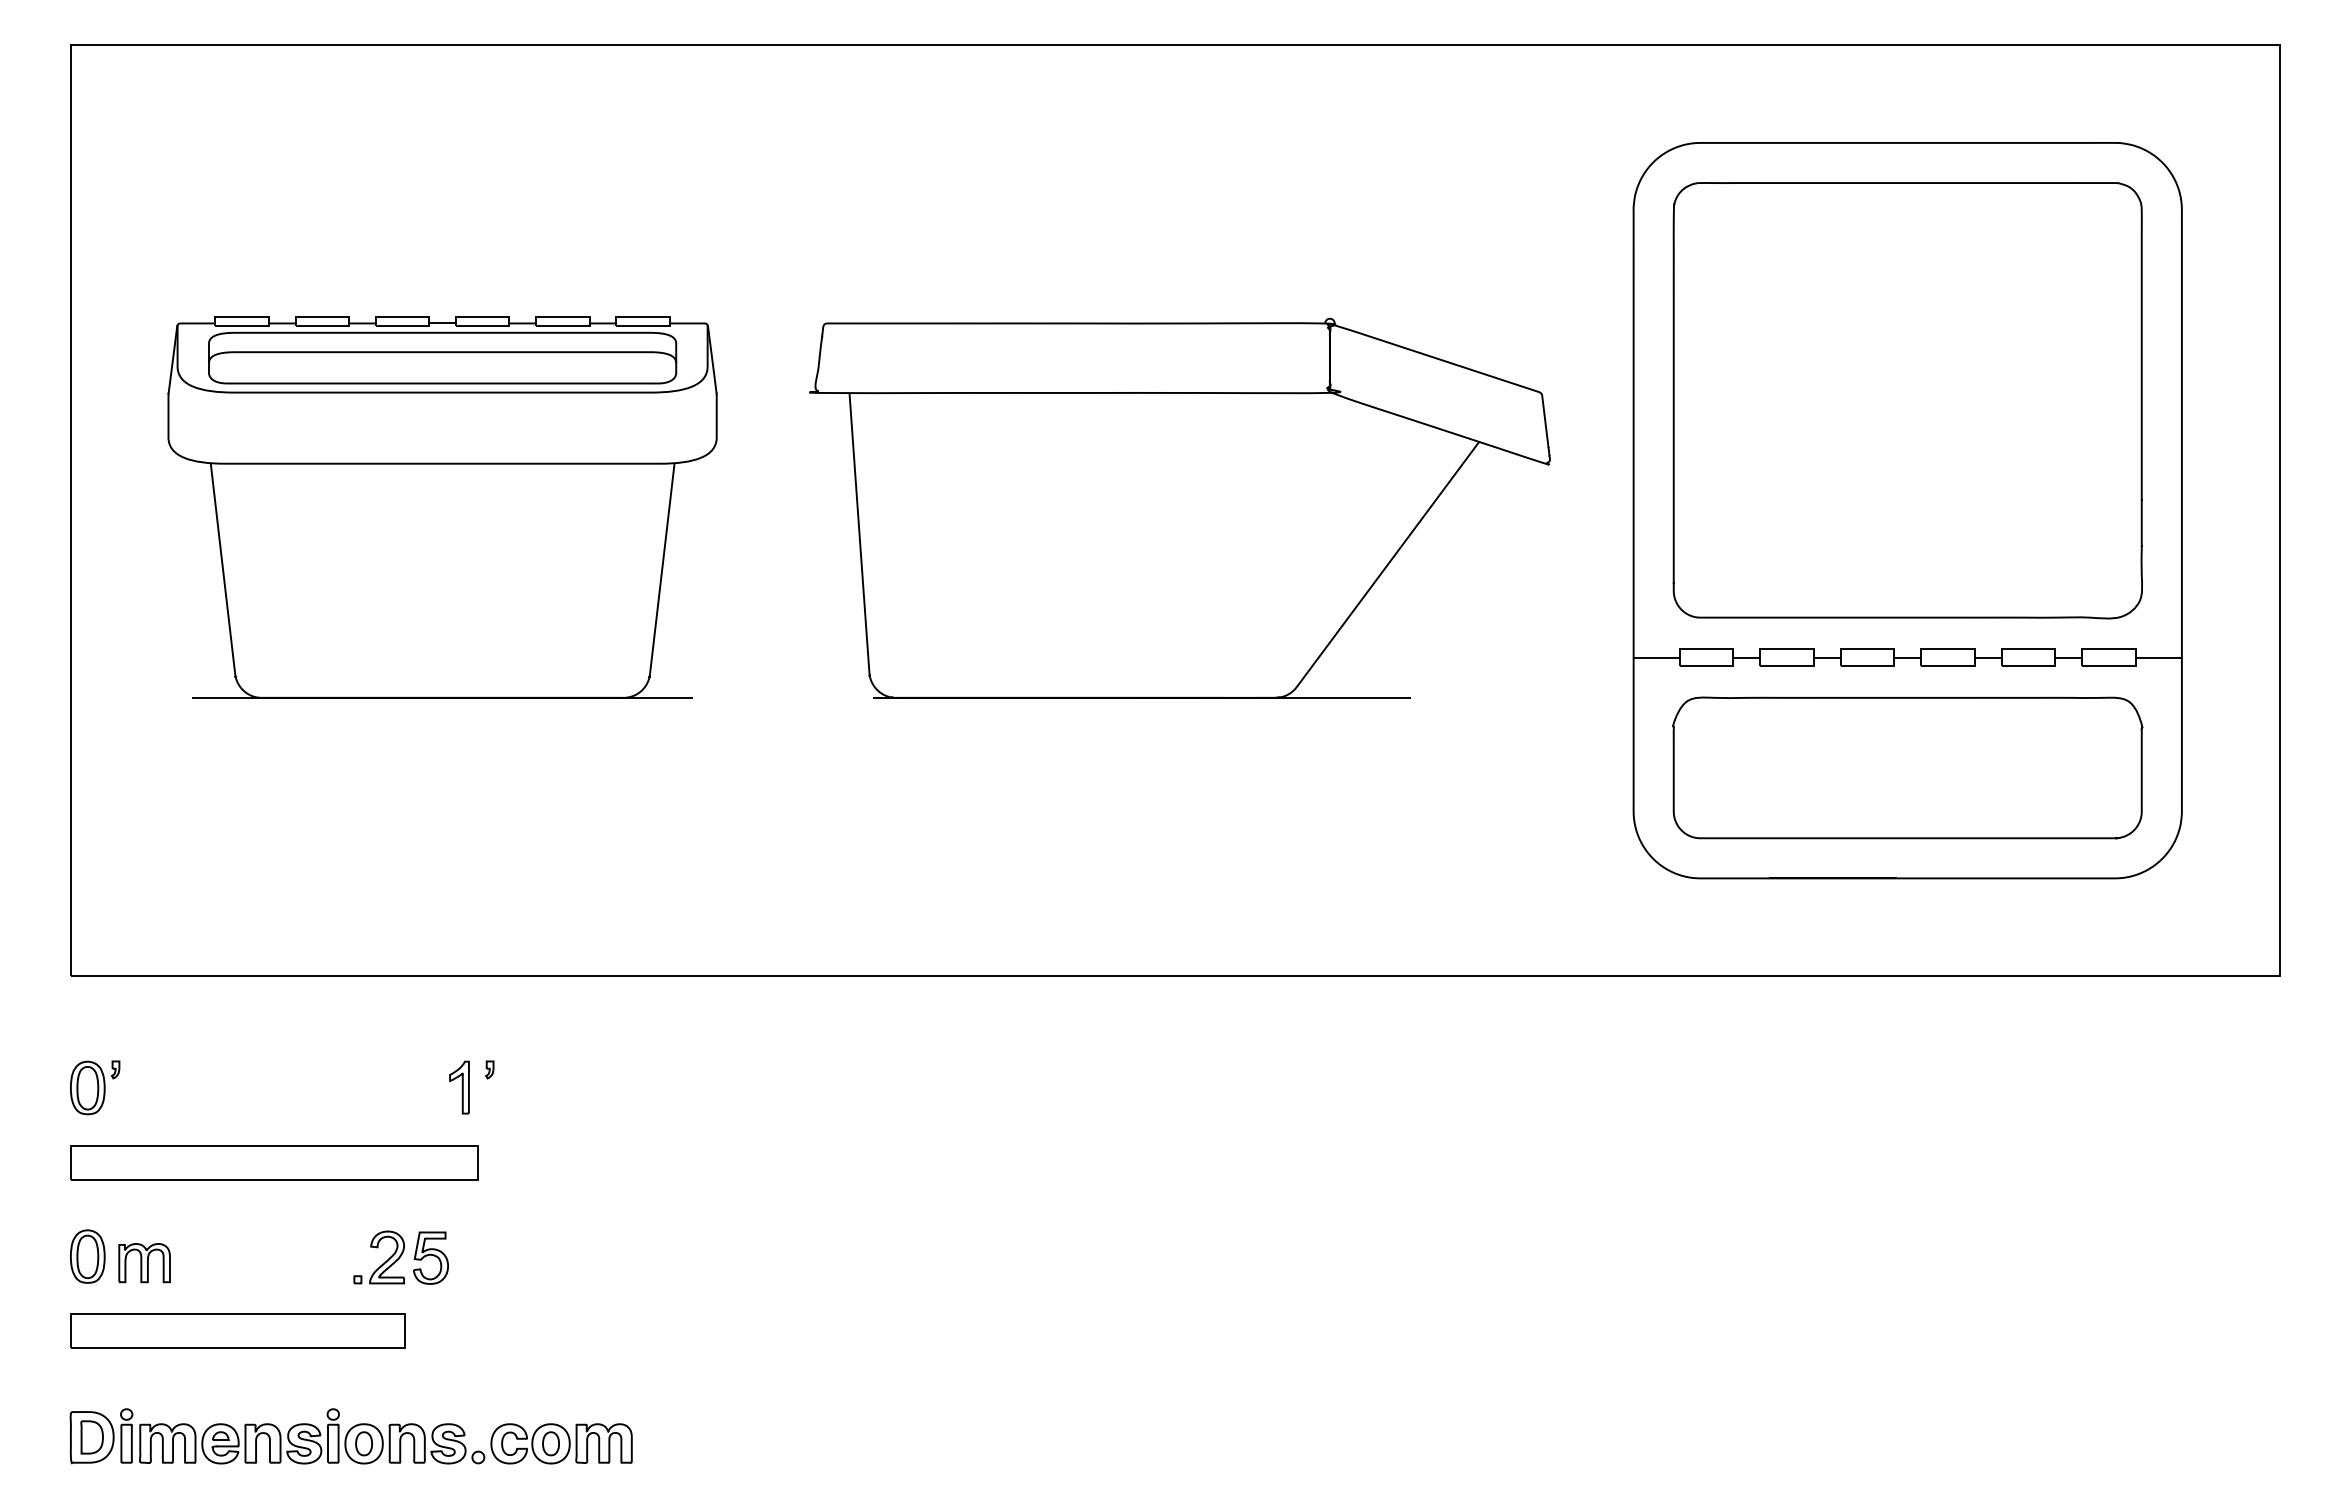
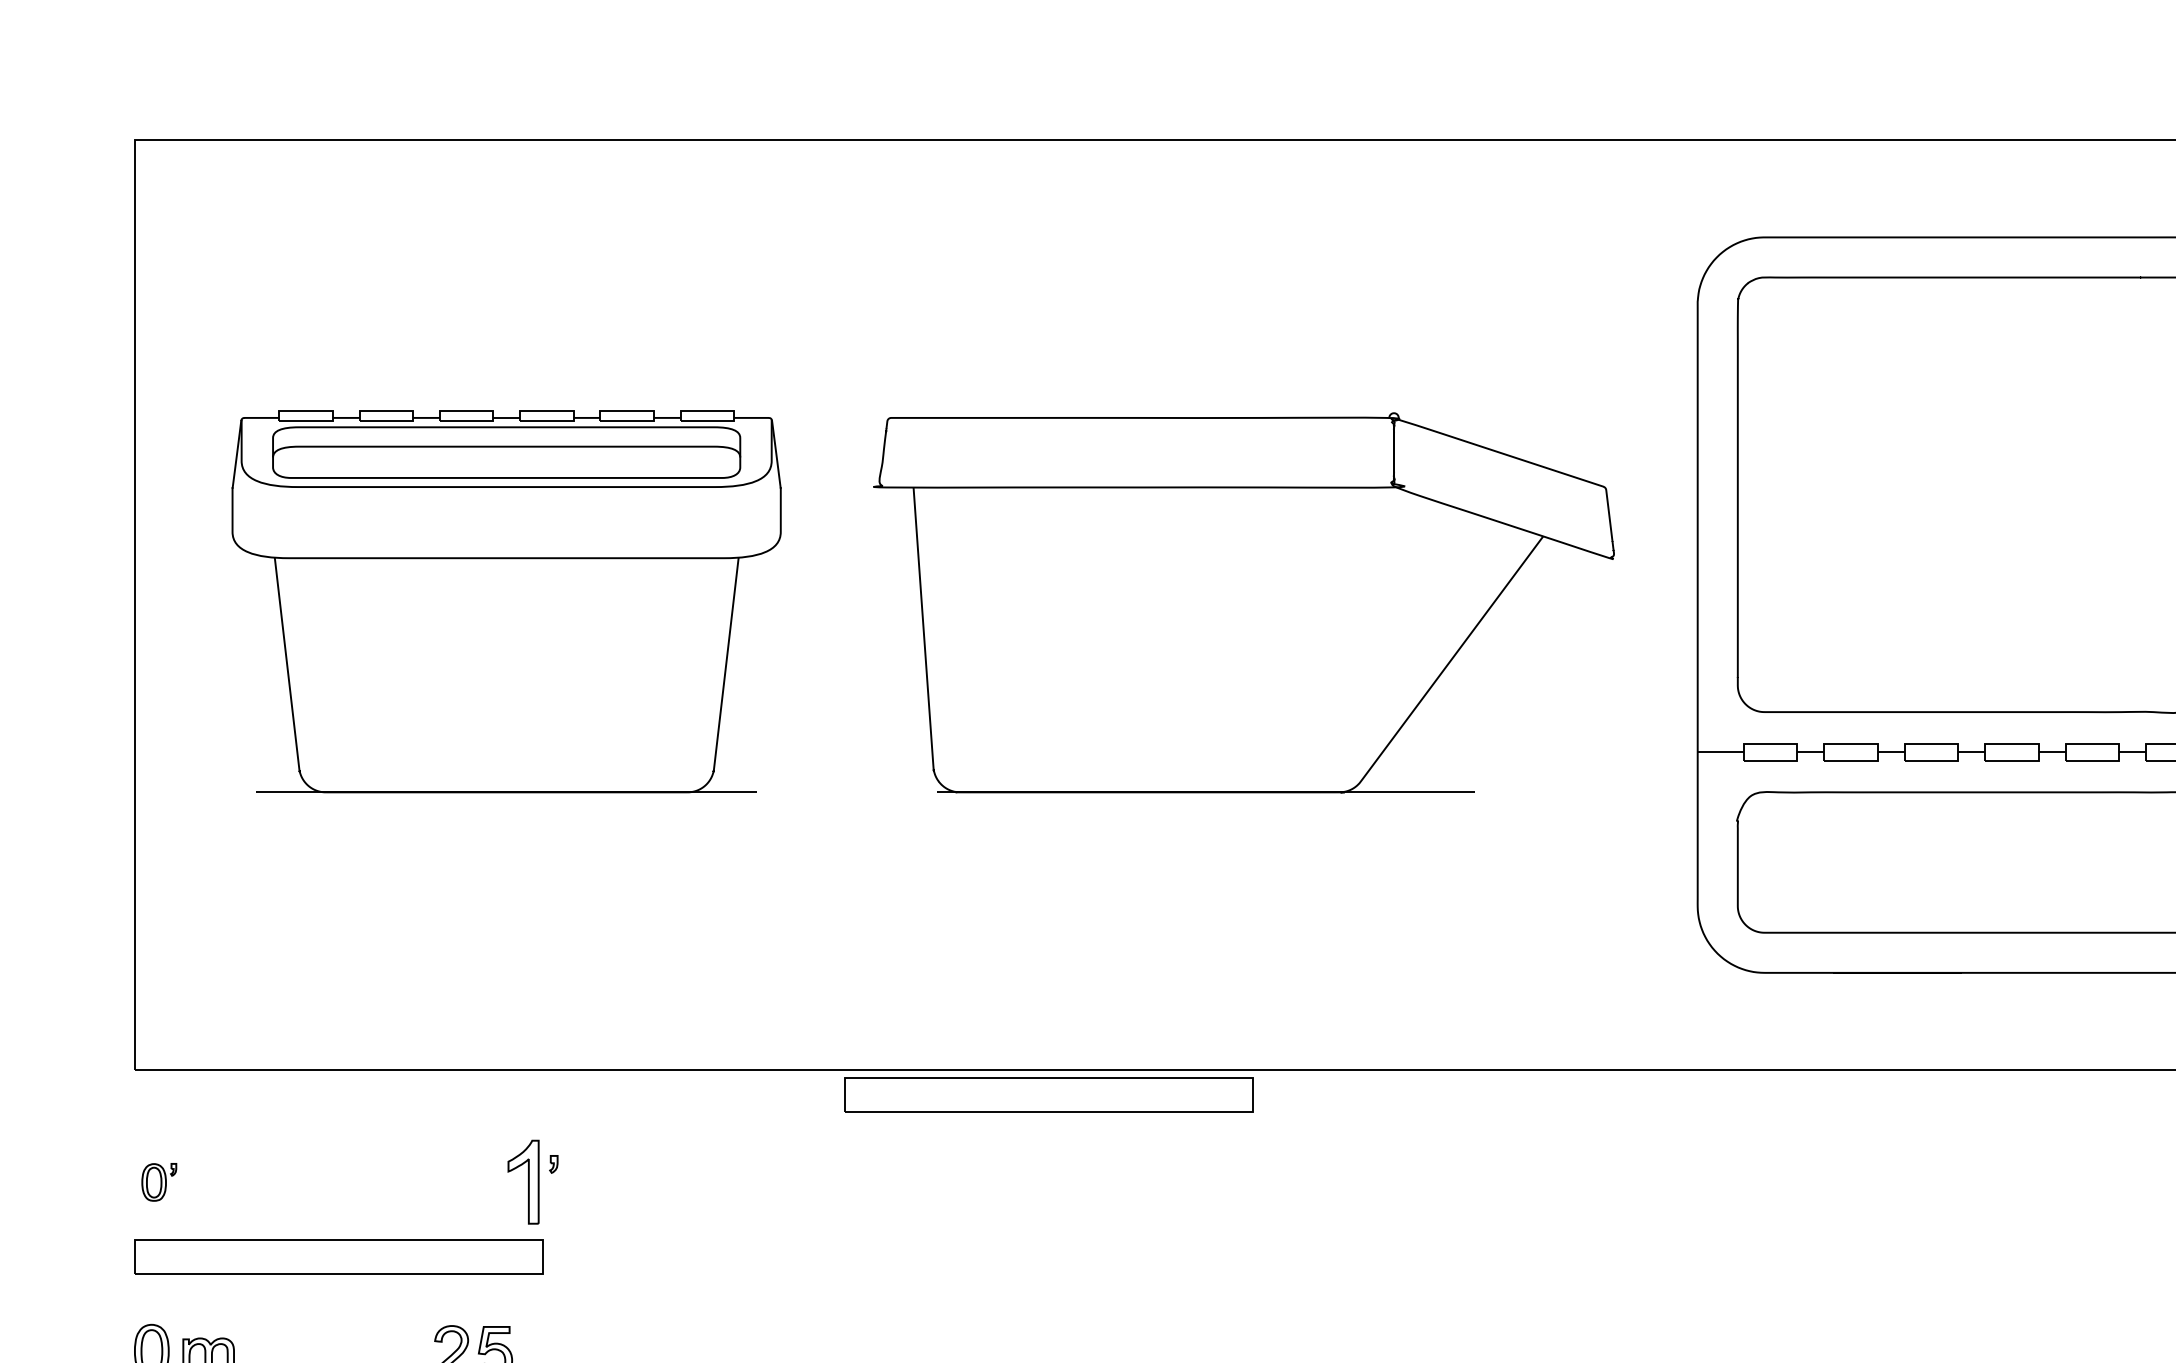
part: (984, 1000) -> (1048, 1094), added
part: (95, 1087) -> (159, 1181), size x0.7
part: (459, 1087) -> (523, 1181), size x1.6

